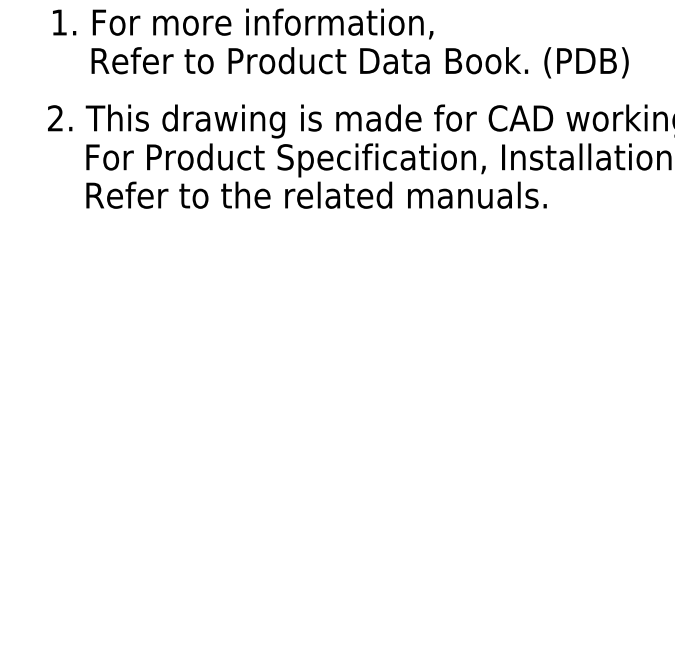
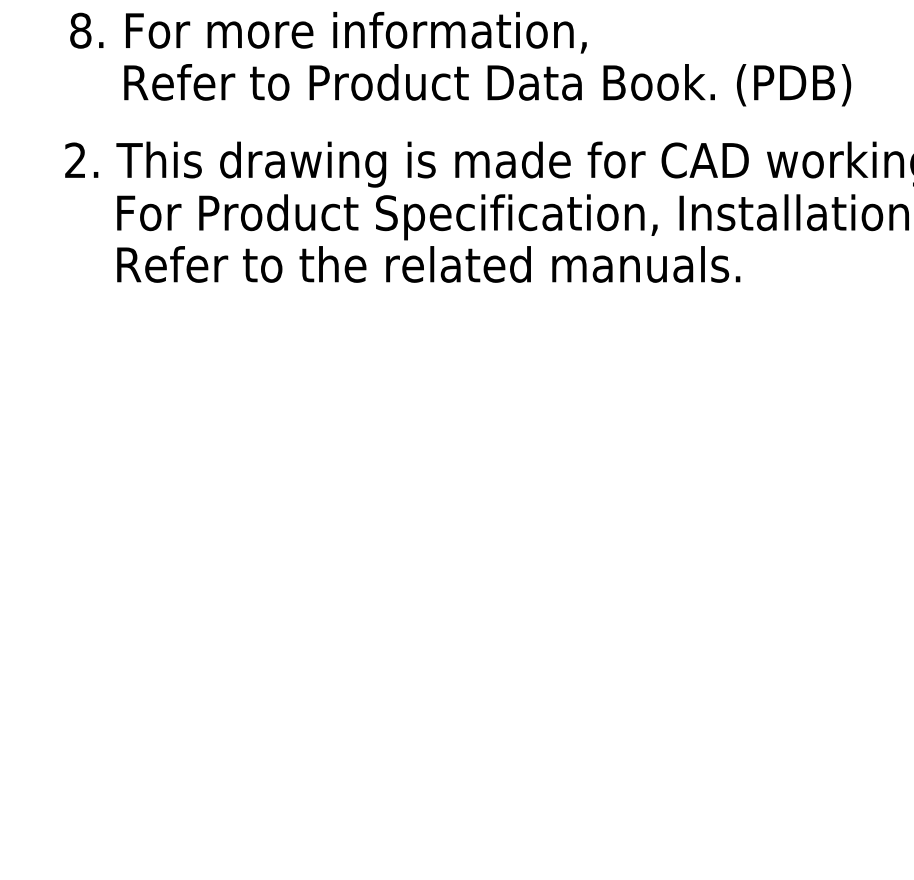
text: (59, 22) -> (80, 30), 1. -> 8.

